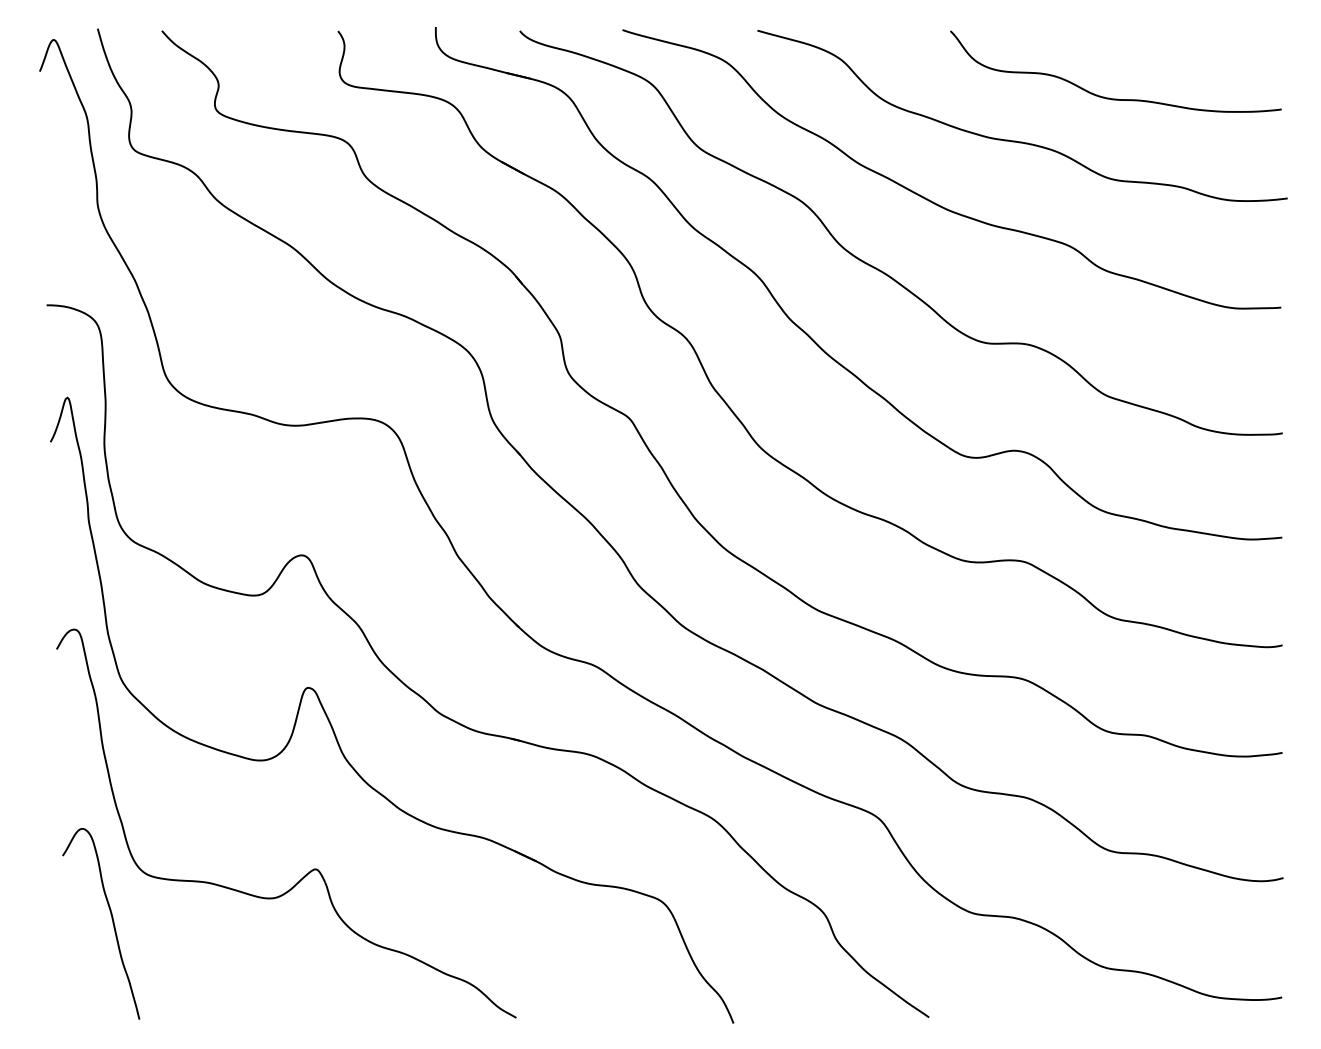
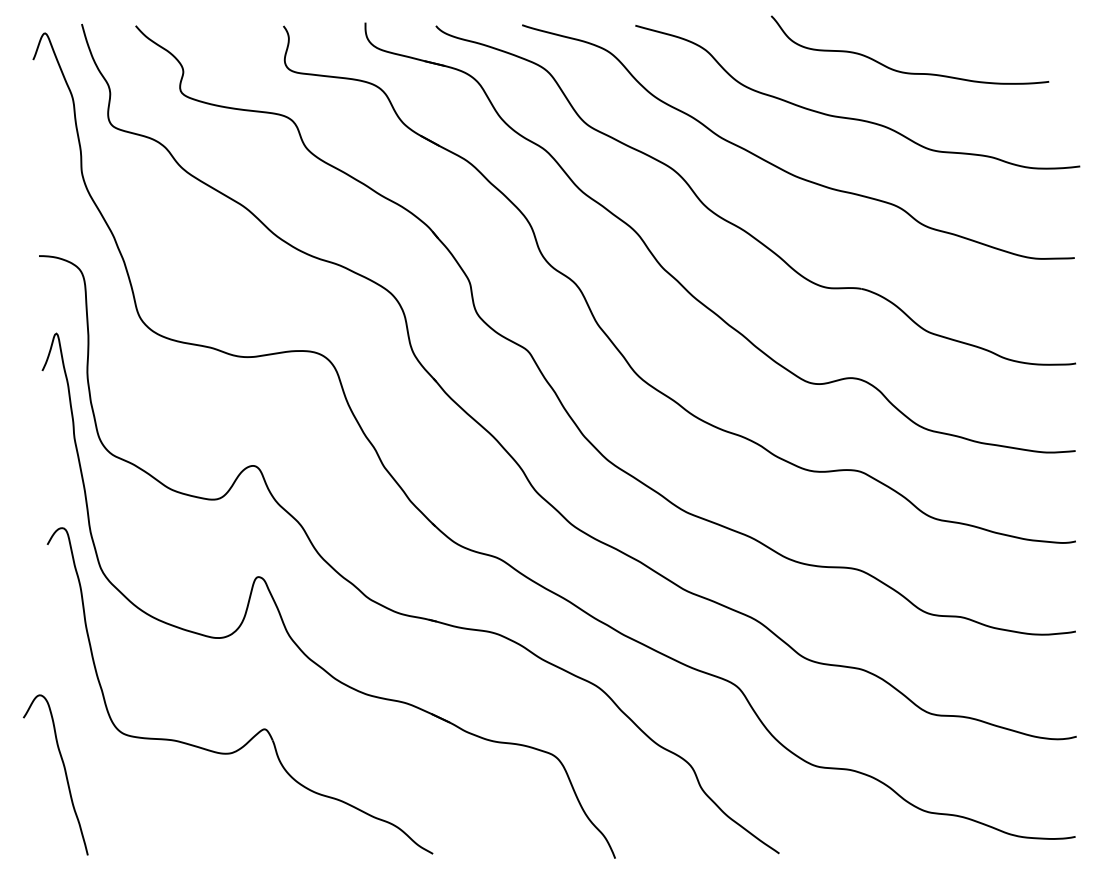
curve: (1109, 97) -> (904, 71), moved
curve: (111, 920) -> (64, 772), moved

